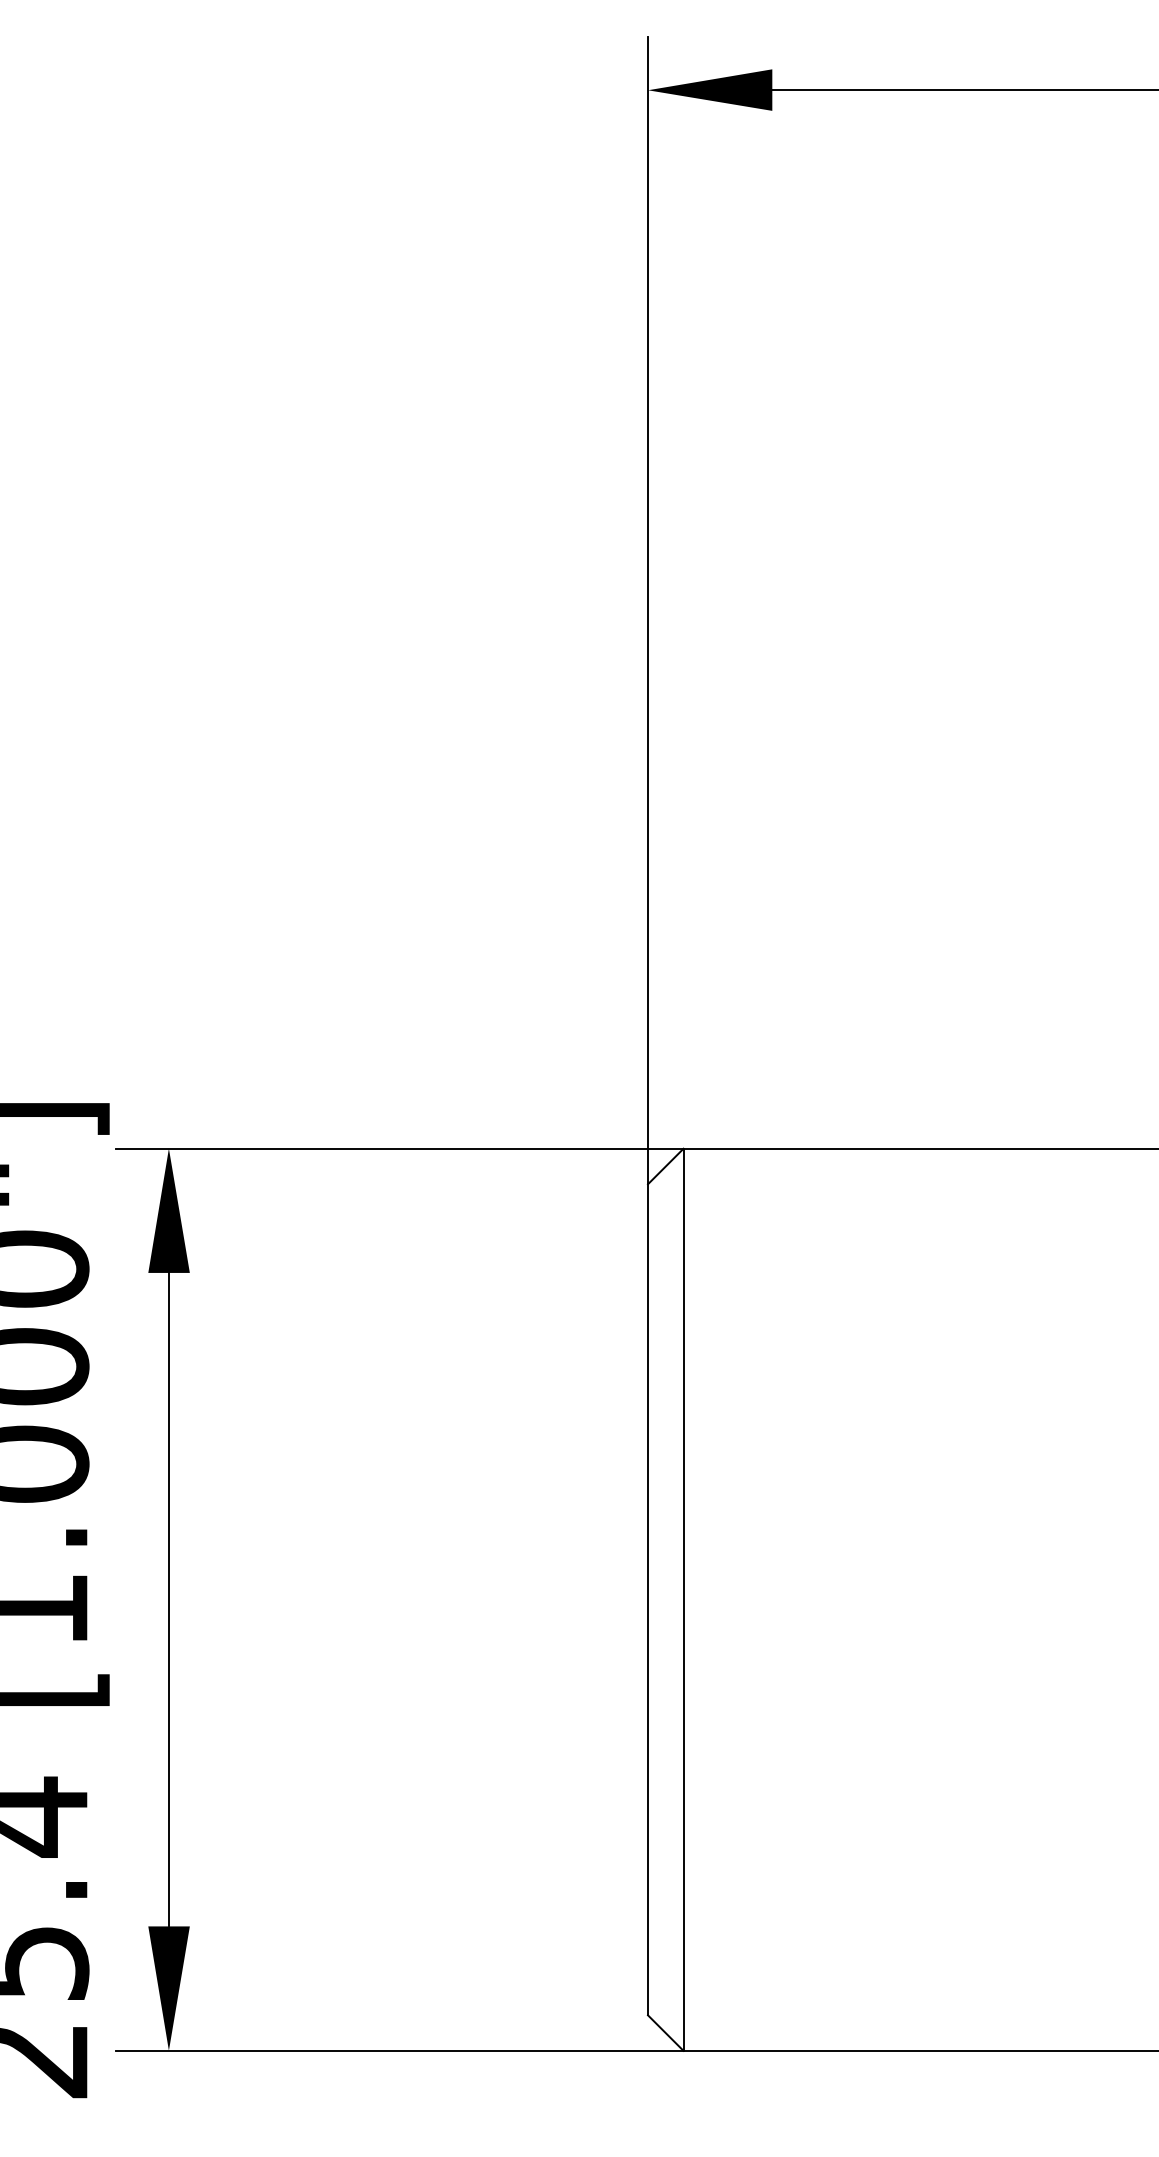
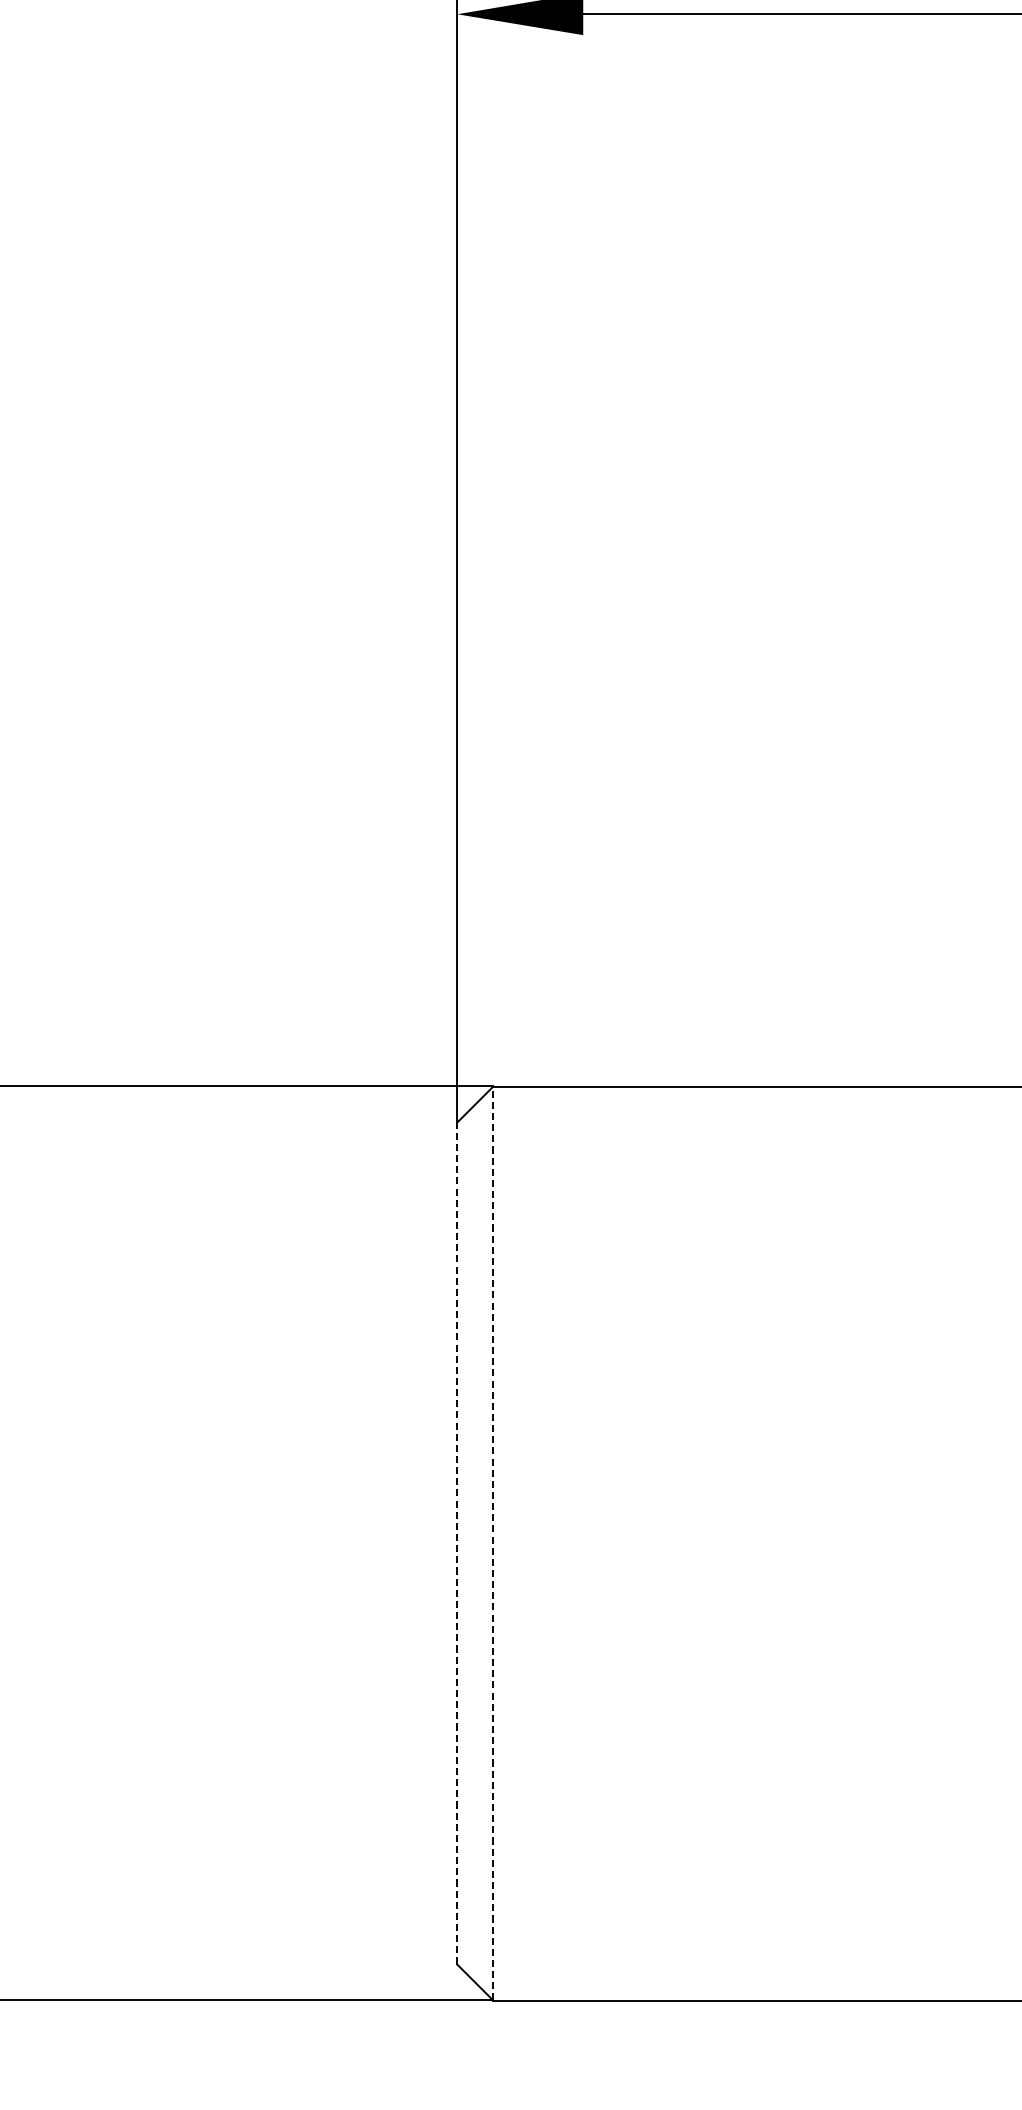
line: (648, 1599) -> (457, 1543), solid -> dashed
line: (683, 1599) -> (493, 1543), solid -> dashed

